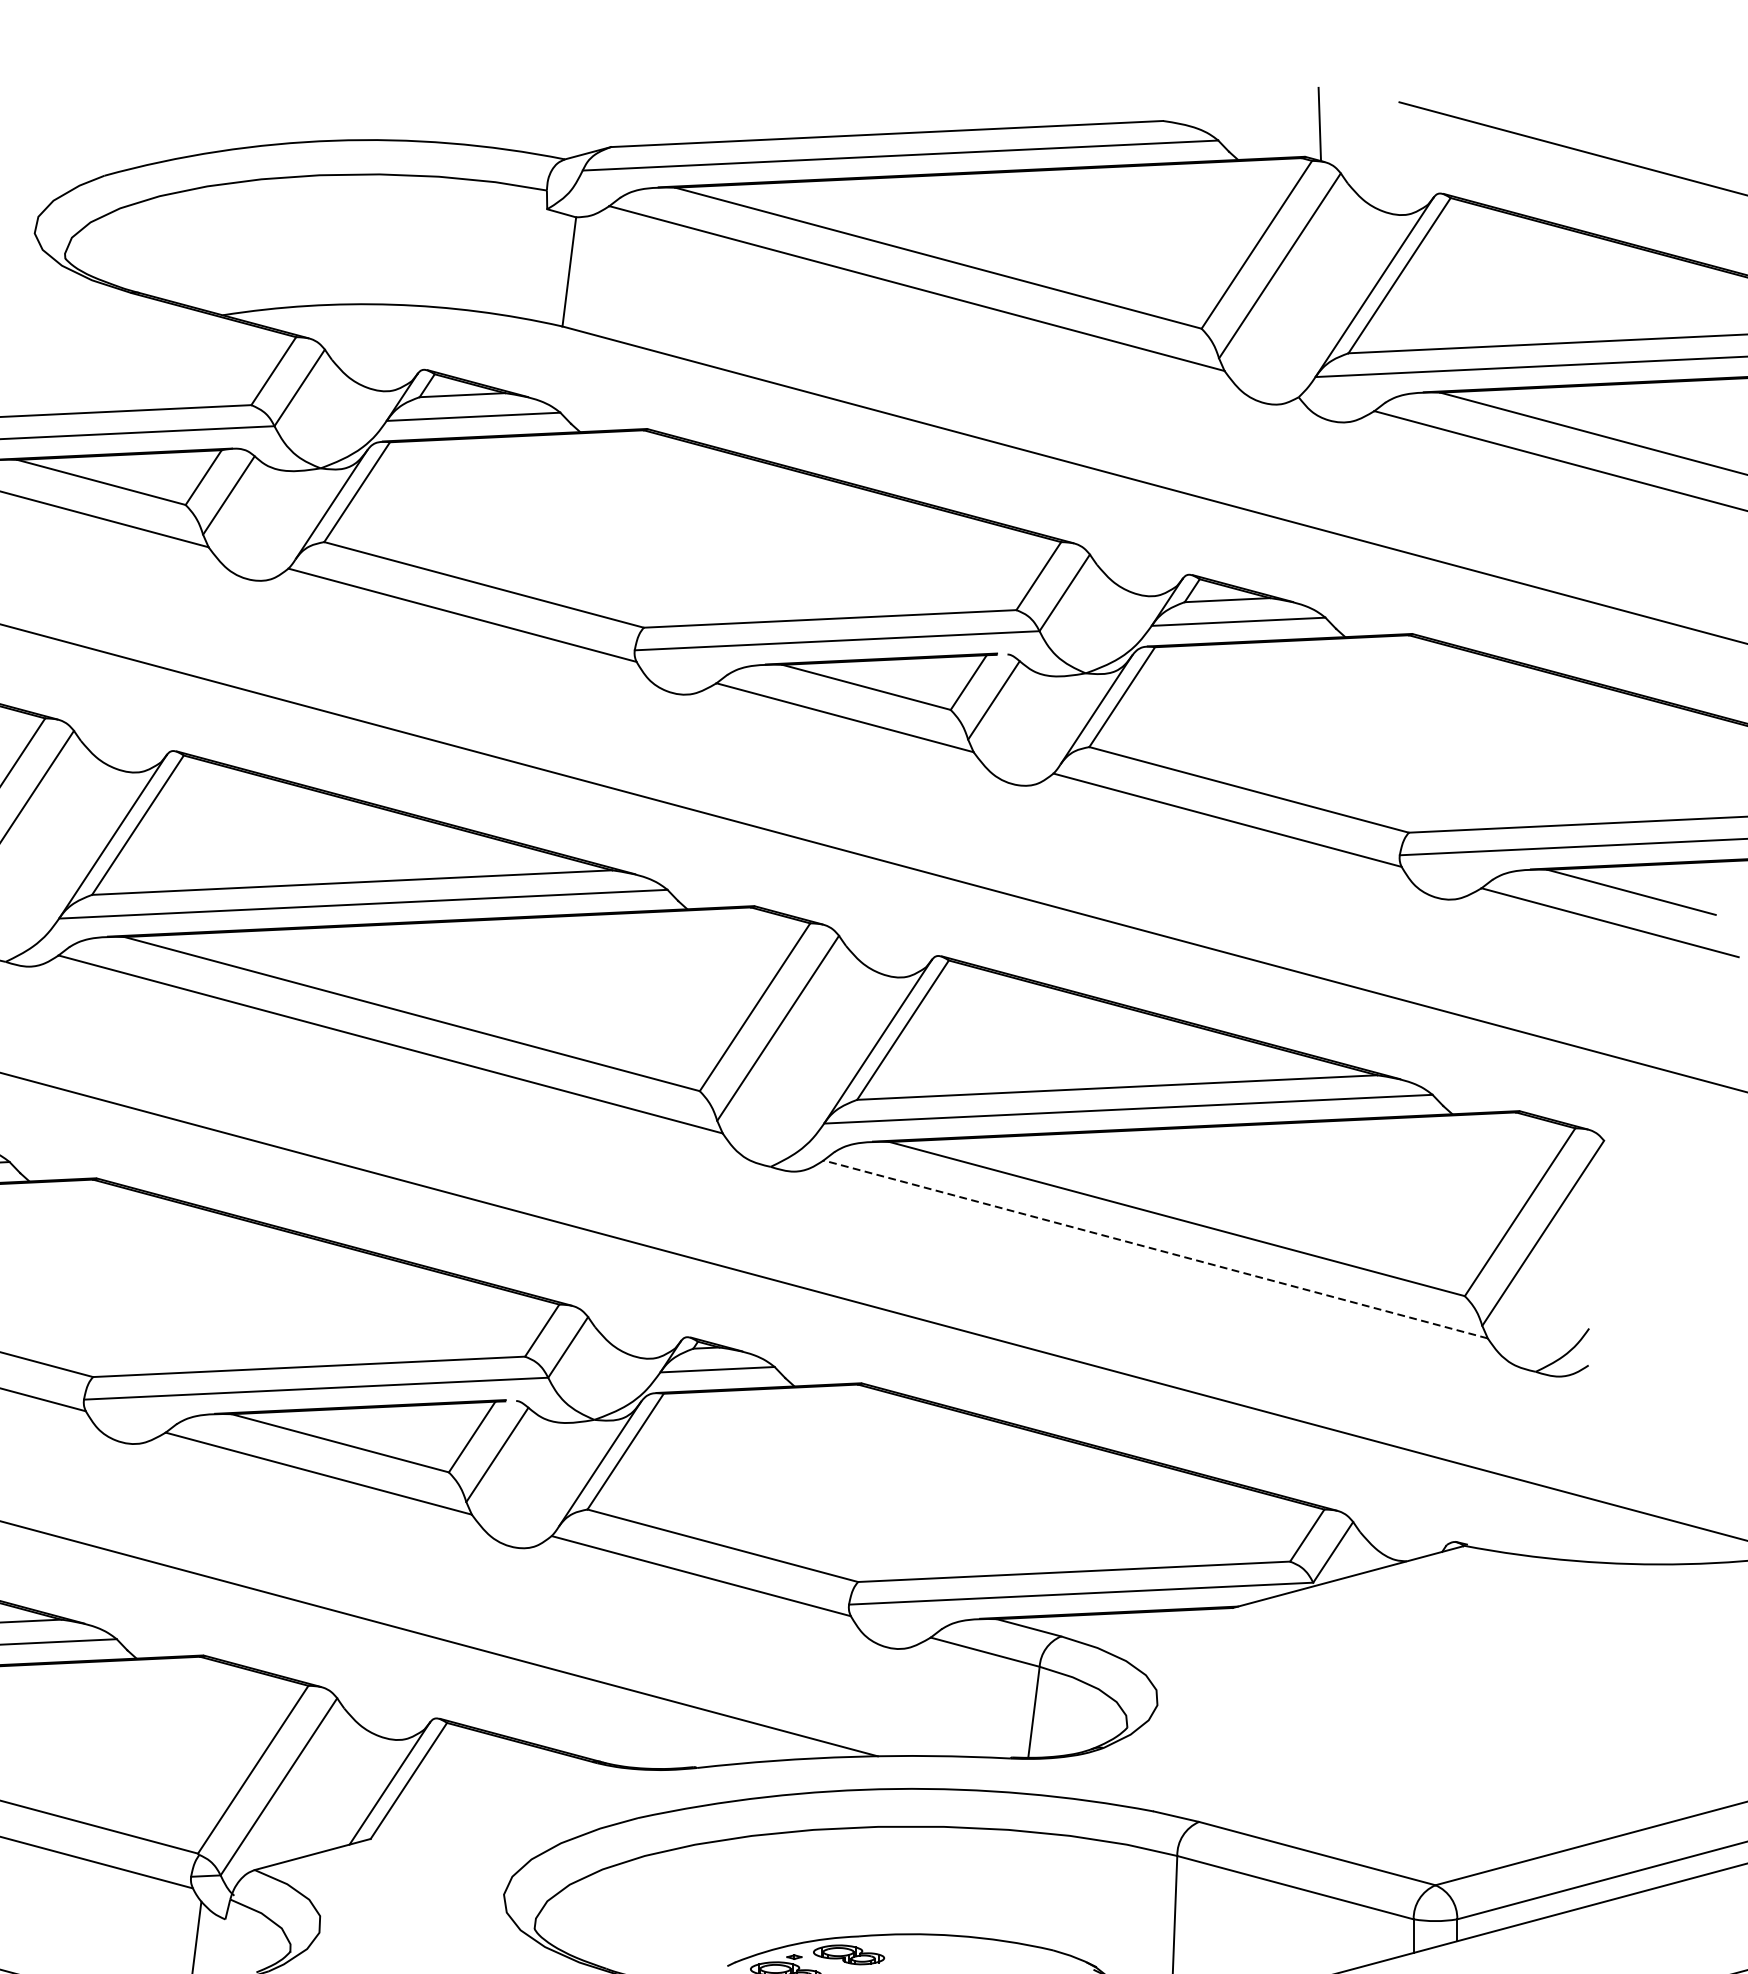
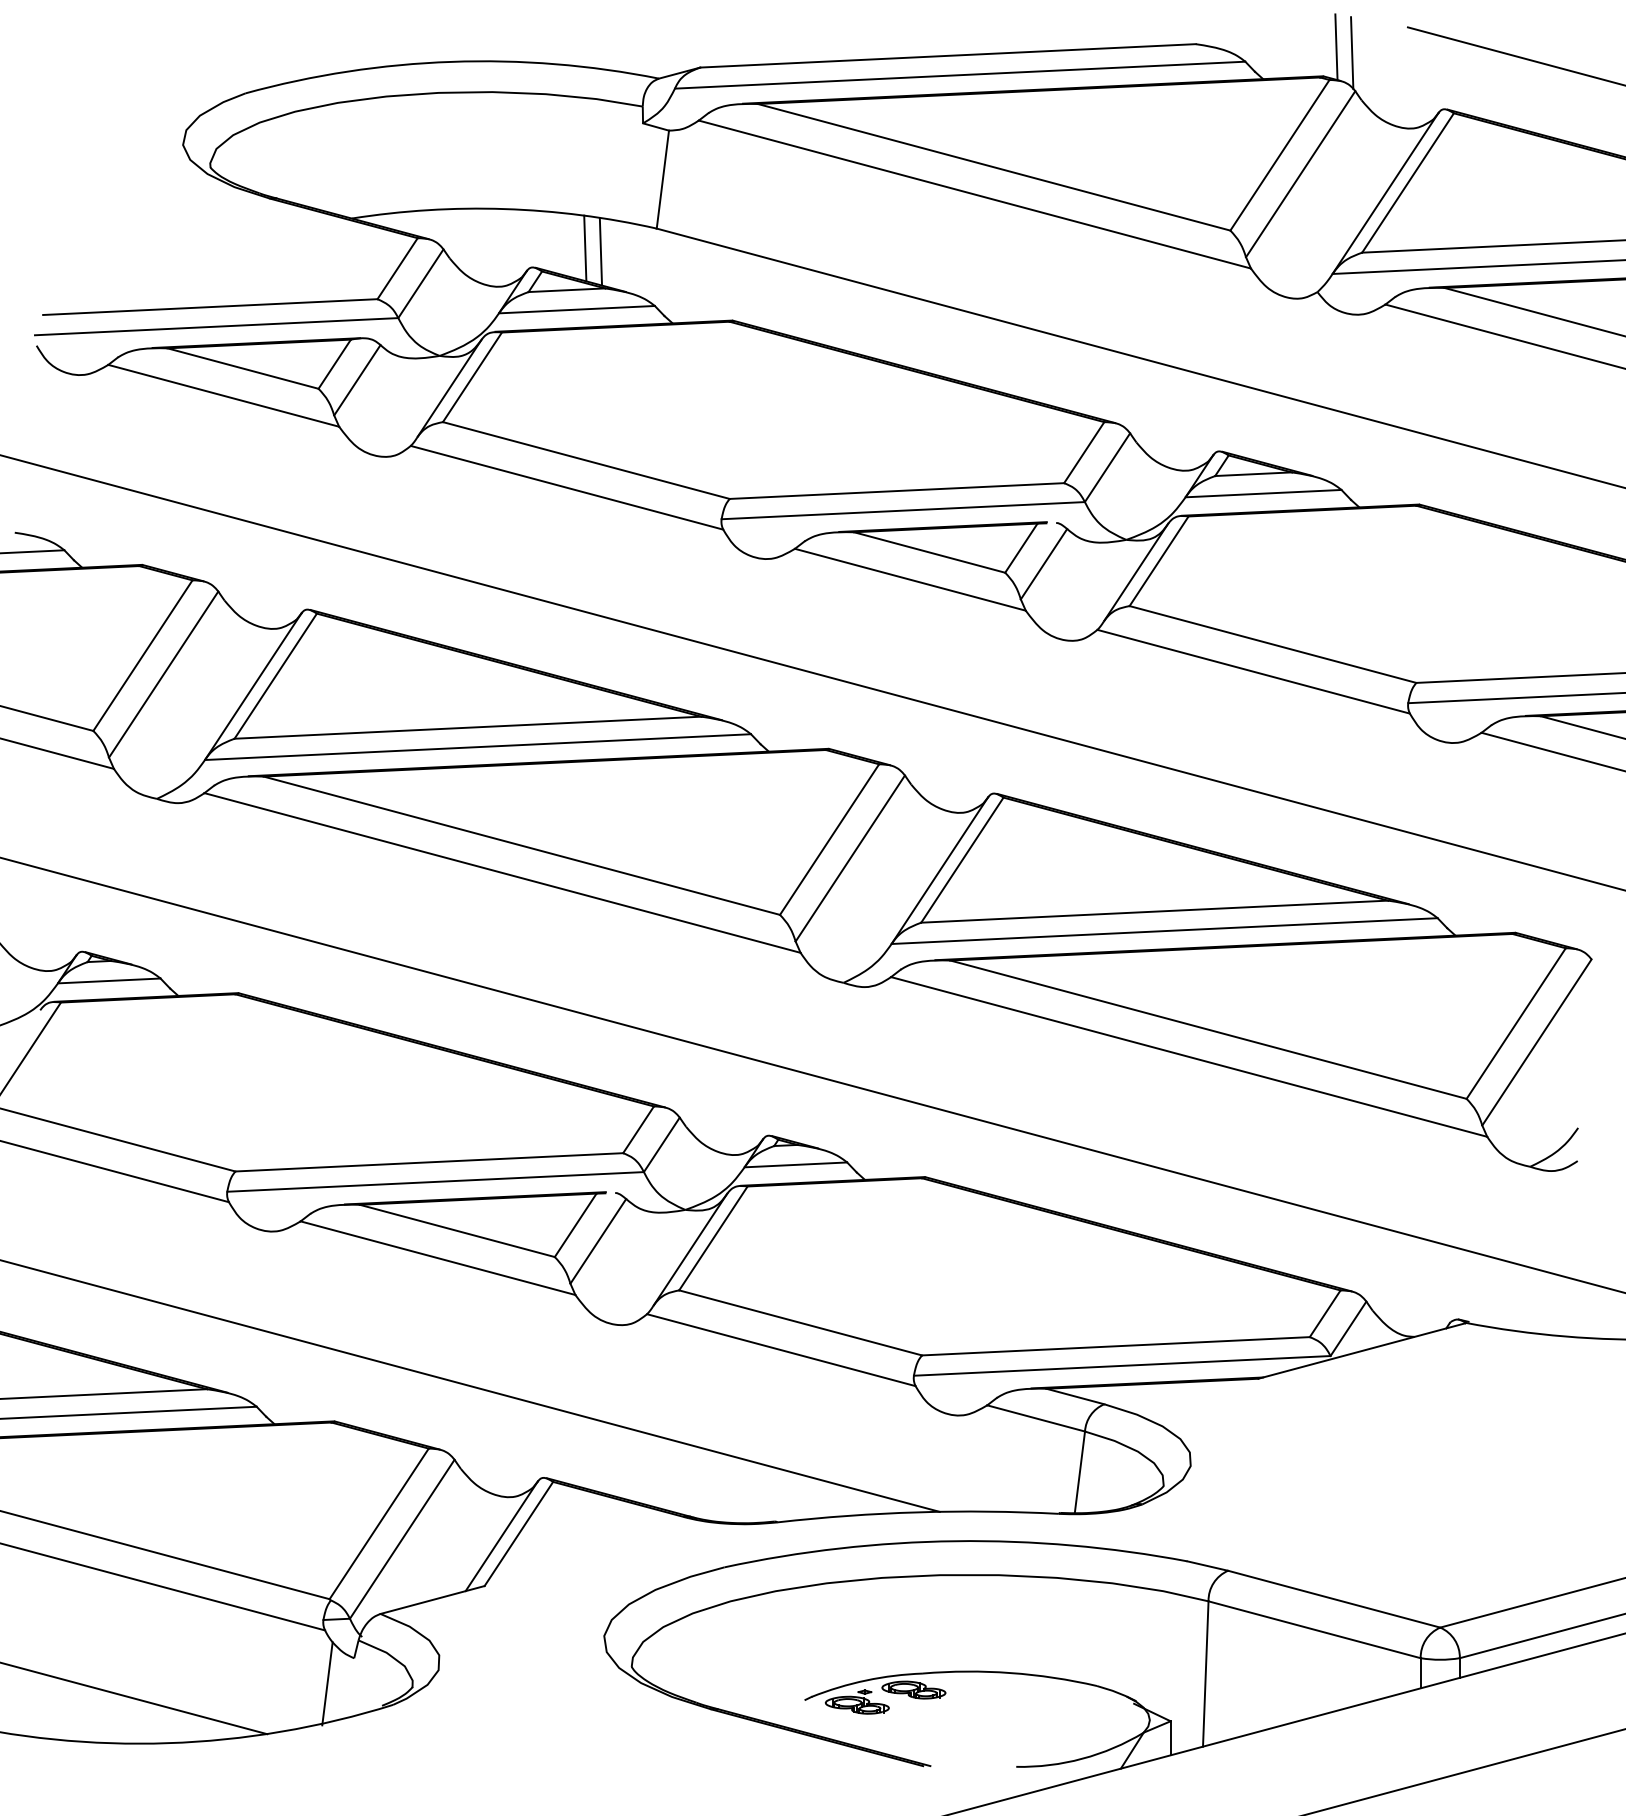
line: (1337, 131) -> (1352, 53), added
line: (483, 348) -> (585, 248), added
line: (499, 352) -> (600, 251), added
line: (1156, 1248) -> (1189, 1056), dashed -> solid

